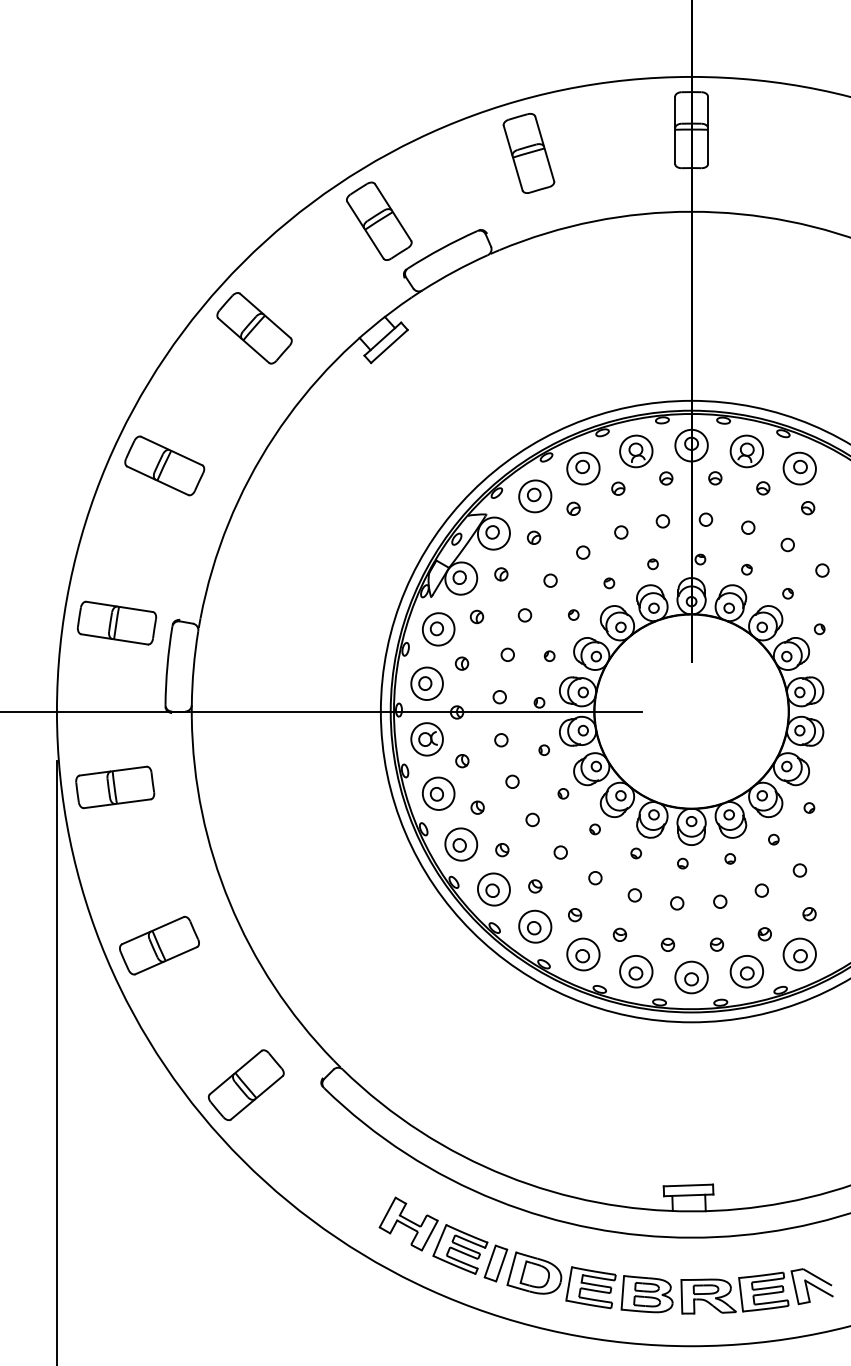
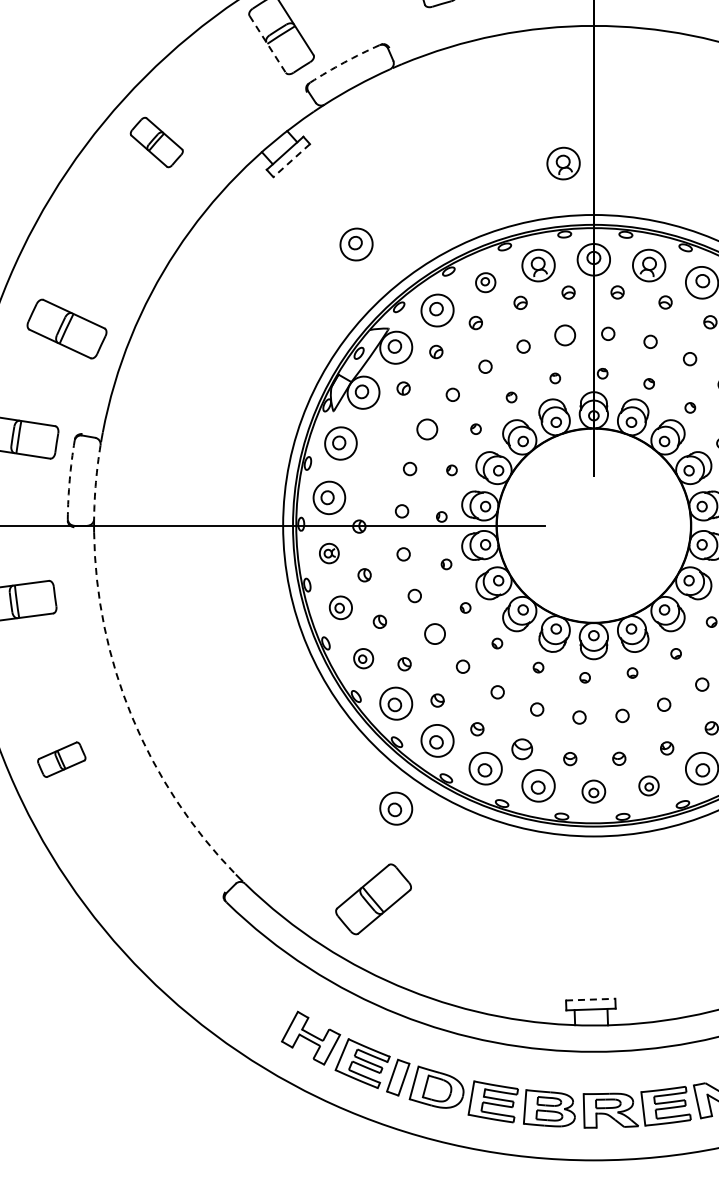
line: (365, 230) -> (267, 44), solid -> dashed
arc: (441, 248) -> (343, 62), solid -> dashed
part: (254, 328) -> (156, 142), size x0.7
line: (389, 346) -> (291, 160), solid -> dashed
part: (661, 349) -> (563, 163), added
part: (454, 430) -> (356, 244), added
part: (164, 465) -> (66, 328), moved
part: (583, 468) -> (485, 282), size x0.6
circle: (662, 521) -> (564, 335), size x1.6
circle: (524, 615) -> (426, 429), size x1.6
part: (476, 616) -> (378, 430), removed
part: (461, 663) -> (363, 477), removed
arc: (167, 665) -> (69, 479), solid -> dashed
arc: (193, 668) -> (95, 482), solid -> dashed
part: (426, 739) -> (328, 553), size x0.6
part: (438, 793) -> (340, 607), size x0.7
circle: (532, 819) -> (434, 633), size x1.6
part: (461, 844) -> (363, 658), size x0.6
arc: (229, 902) -> (131, 716), solid -> dashed
part: (619, 934) -> (521, 748), size x1.6
part: (159, 945) -> (61, 759), size x0.6
part: (746, 971) -> (648, 785), size x0.6
part: (691, 977) -> (593, 791), size x0.7
part: (493, 994) -> (395, 808), added
part: (246, 1084) -> (373, 898), moved
line: (688, 1185) -> (590, 999), solid -> dashed

